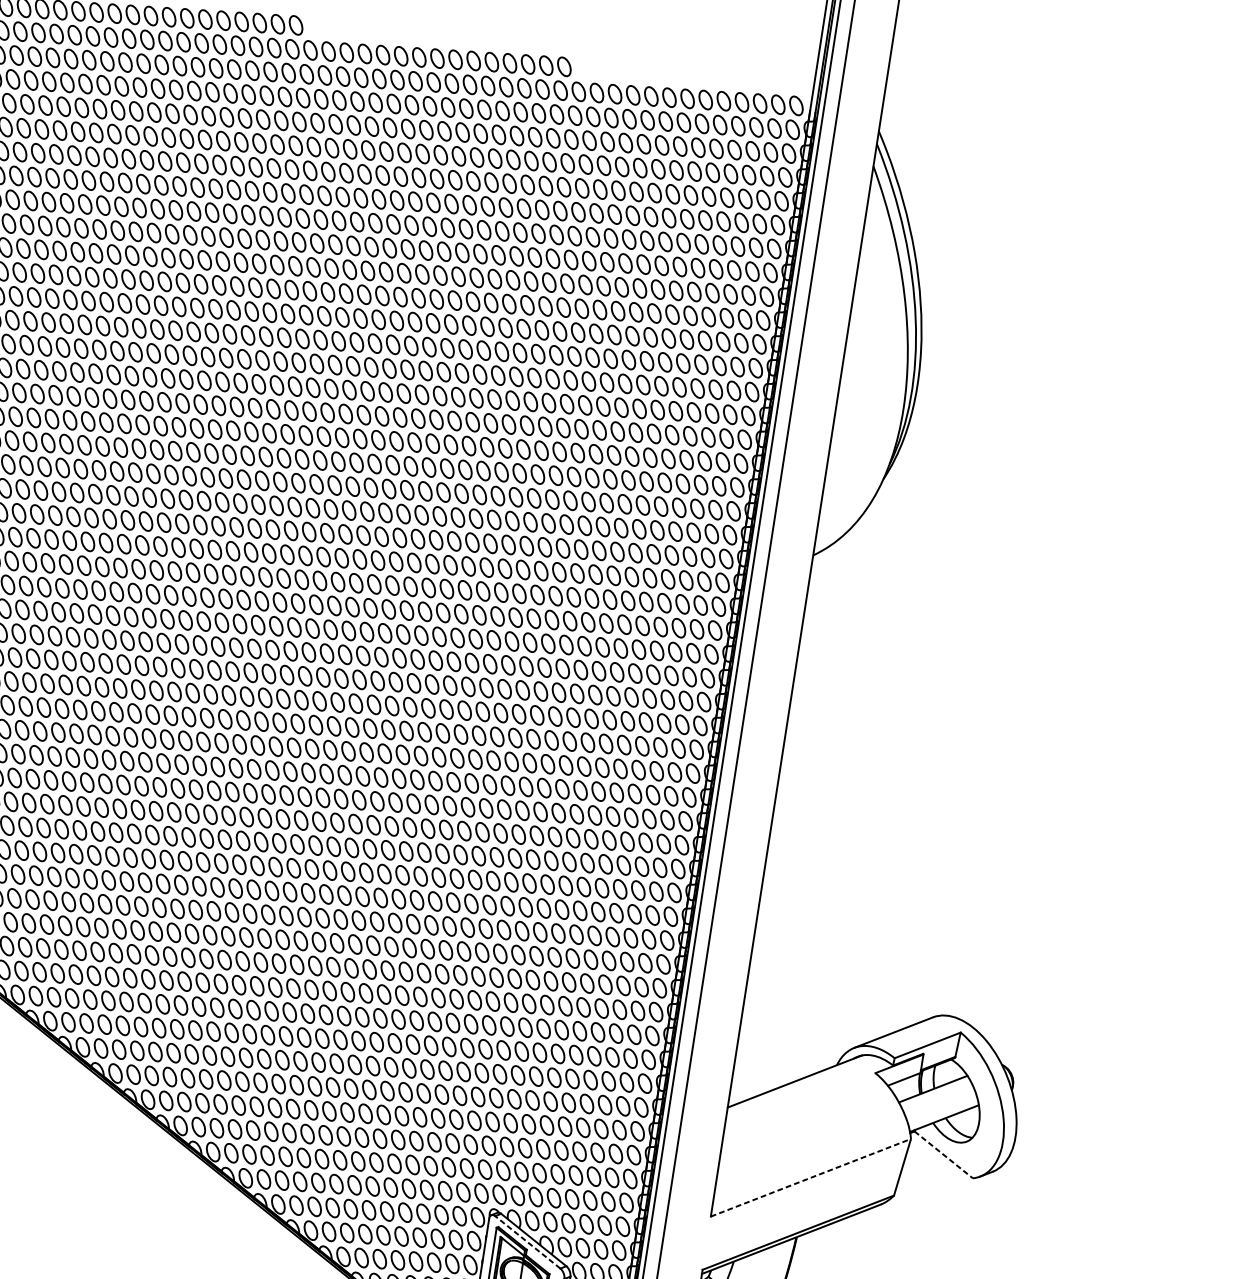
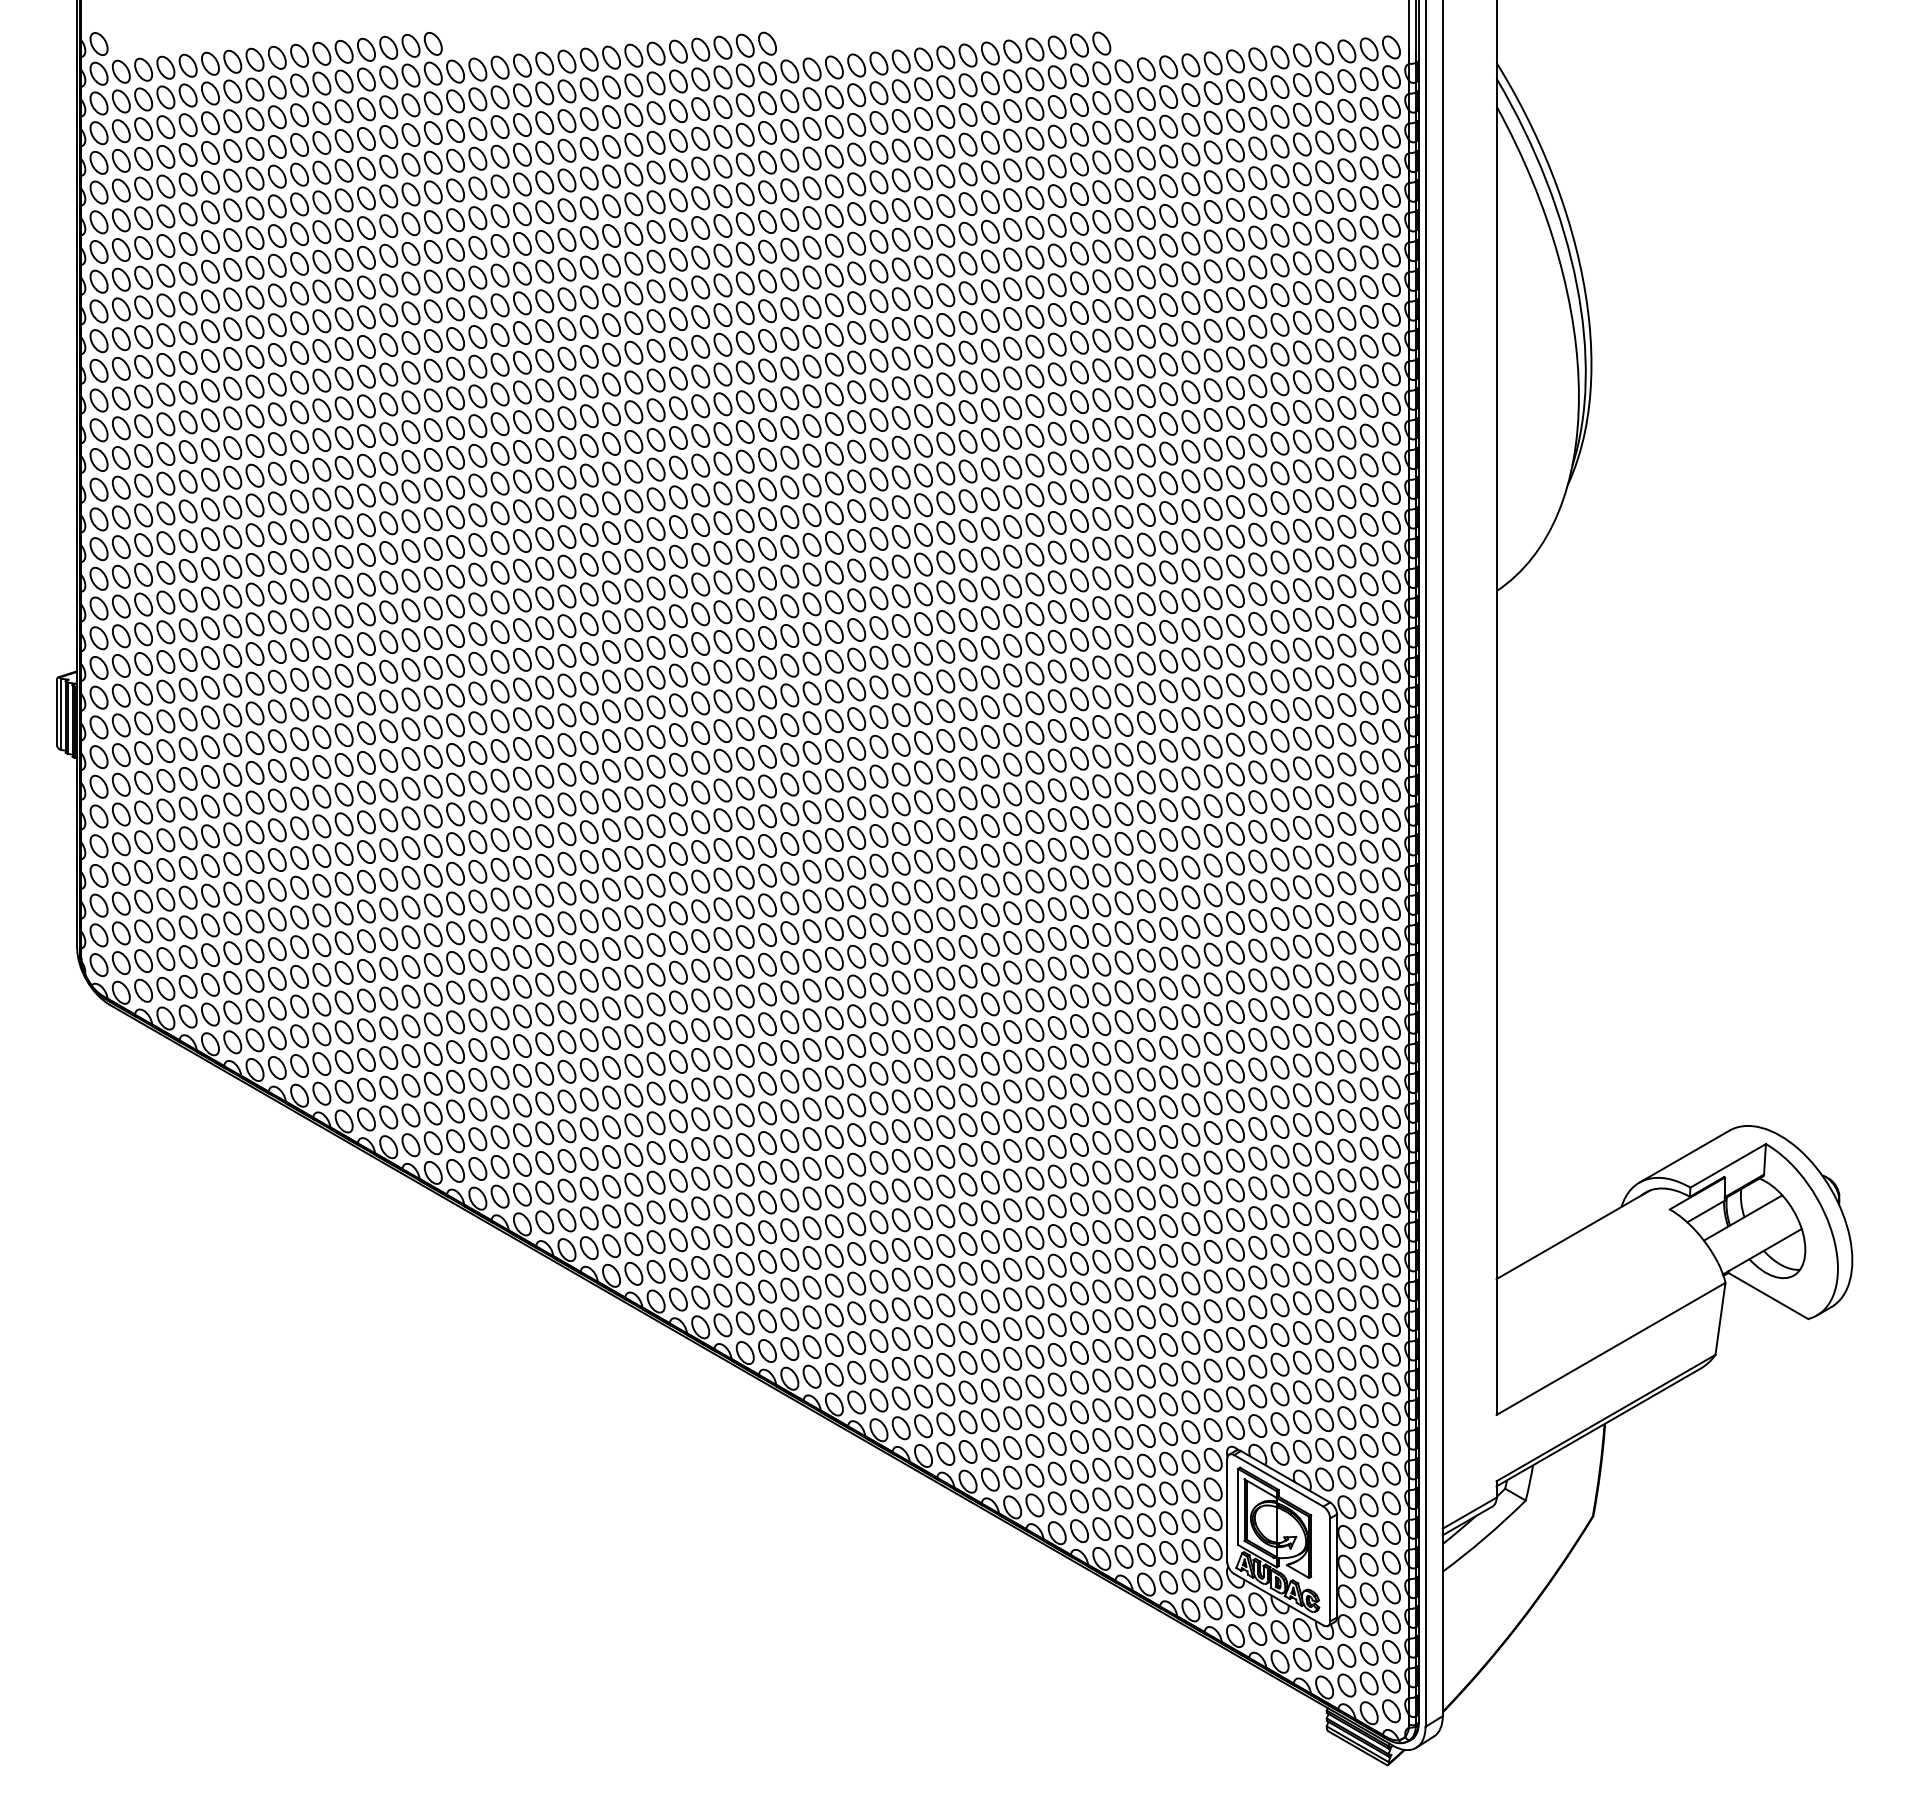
line: (943, 1155) -> (1768, 1296), dashed -> solid
line: (811, 1177) -> (1611, 1348), dashed -> solid
line: (527, 1242) -> (1278, 1480), dashed -> solid

